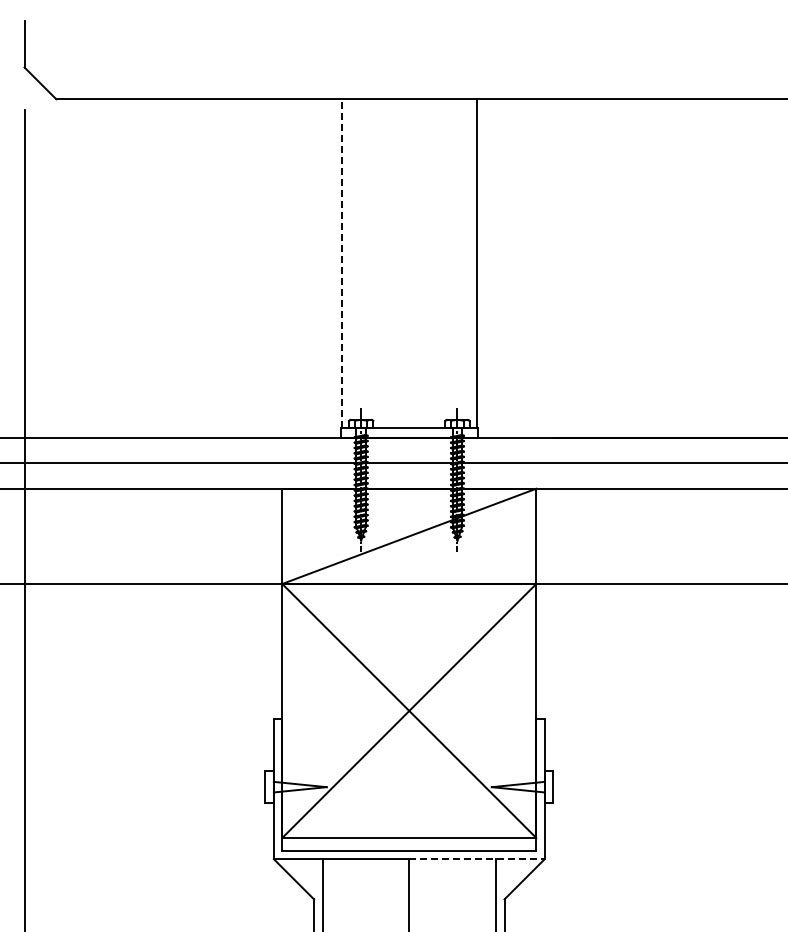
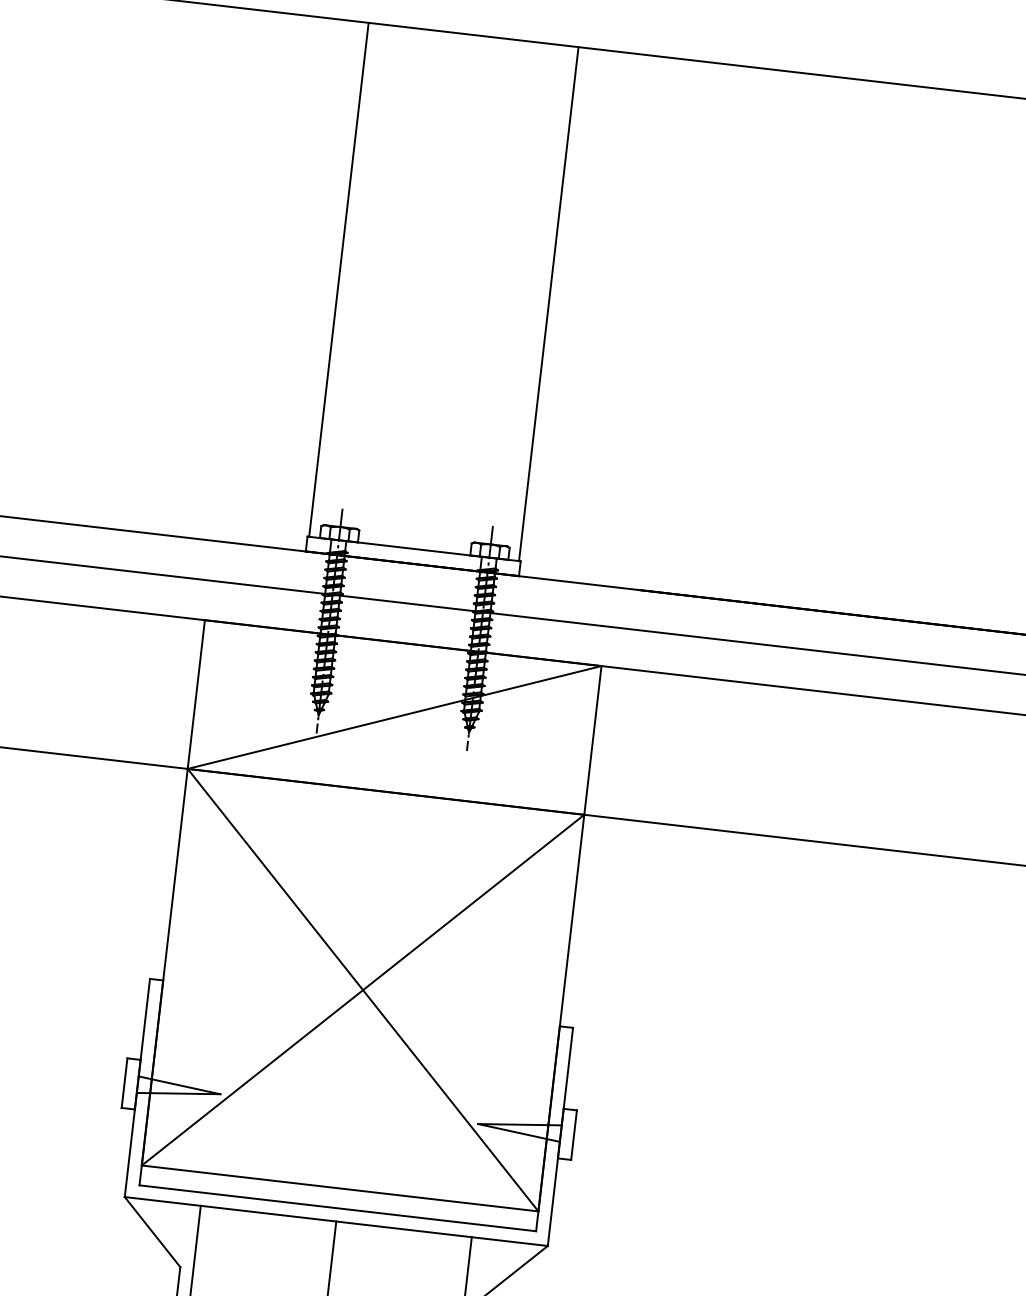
line: (342, 263) -> (339, 279), dashed -> solid
line: (477, 859) -> (442, 1234), dashed -> solid

